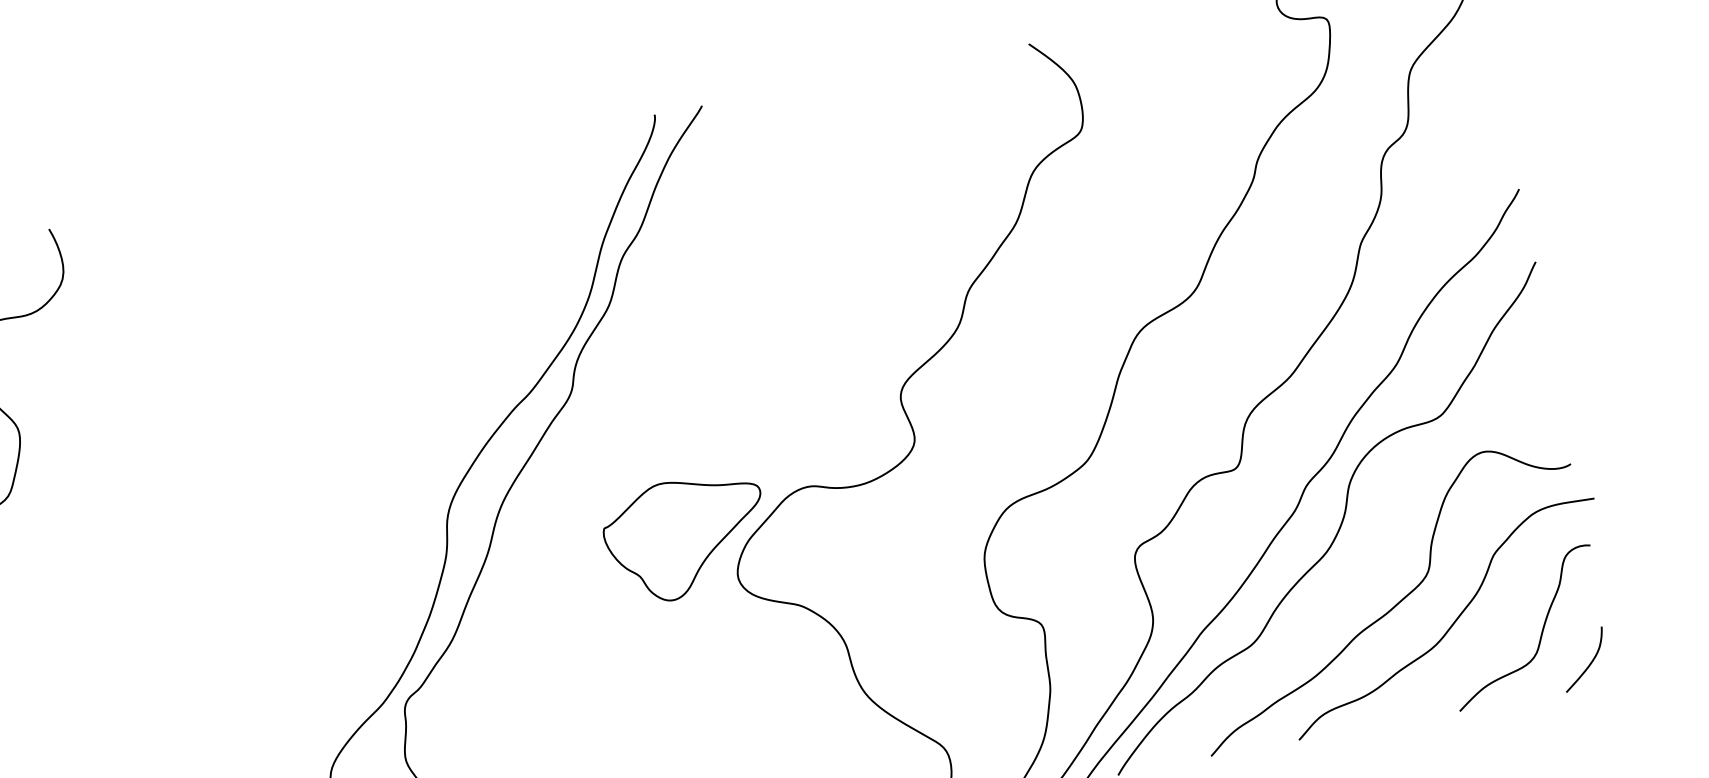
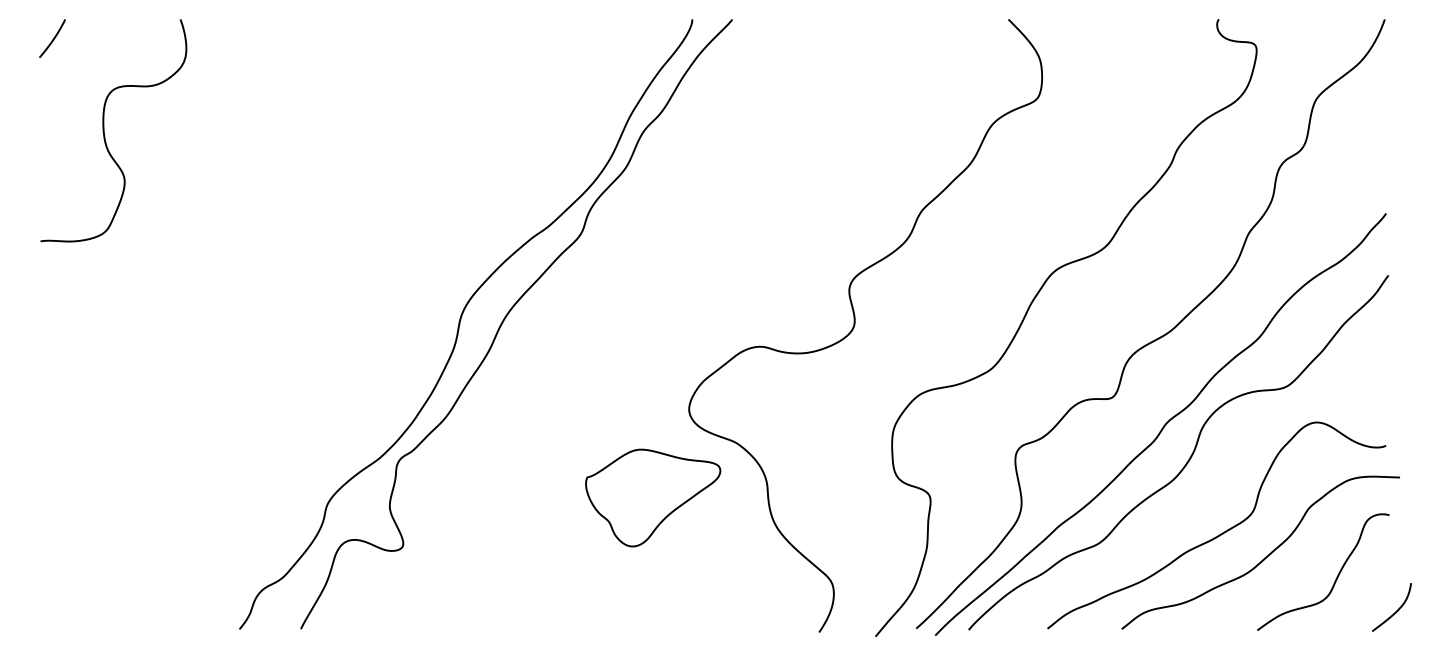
part: (686, 537) -> (653, 497), moved
curve: (1589, 663) -> (1395, 611), moved

